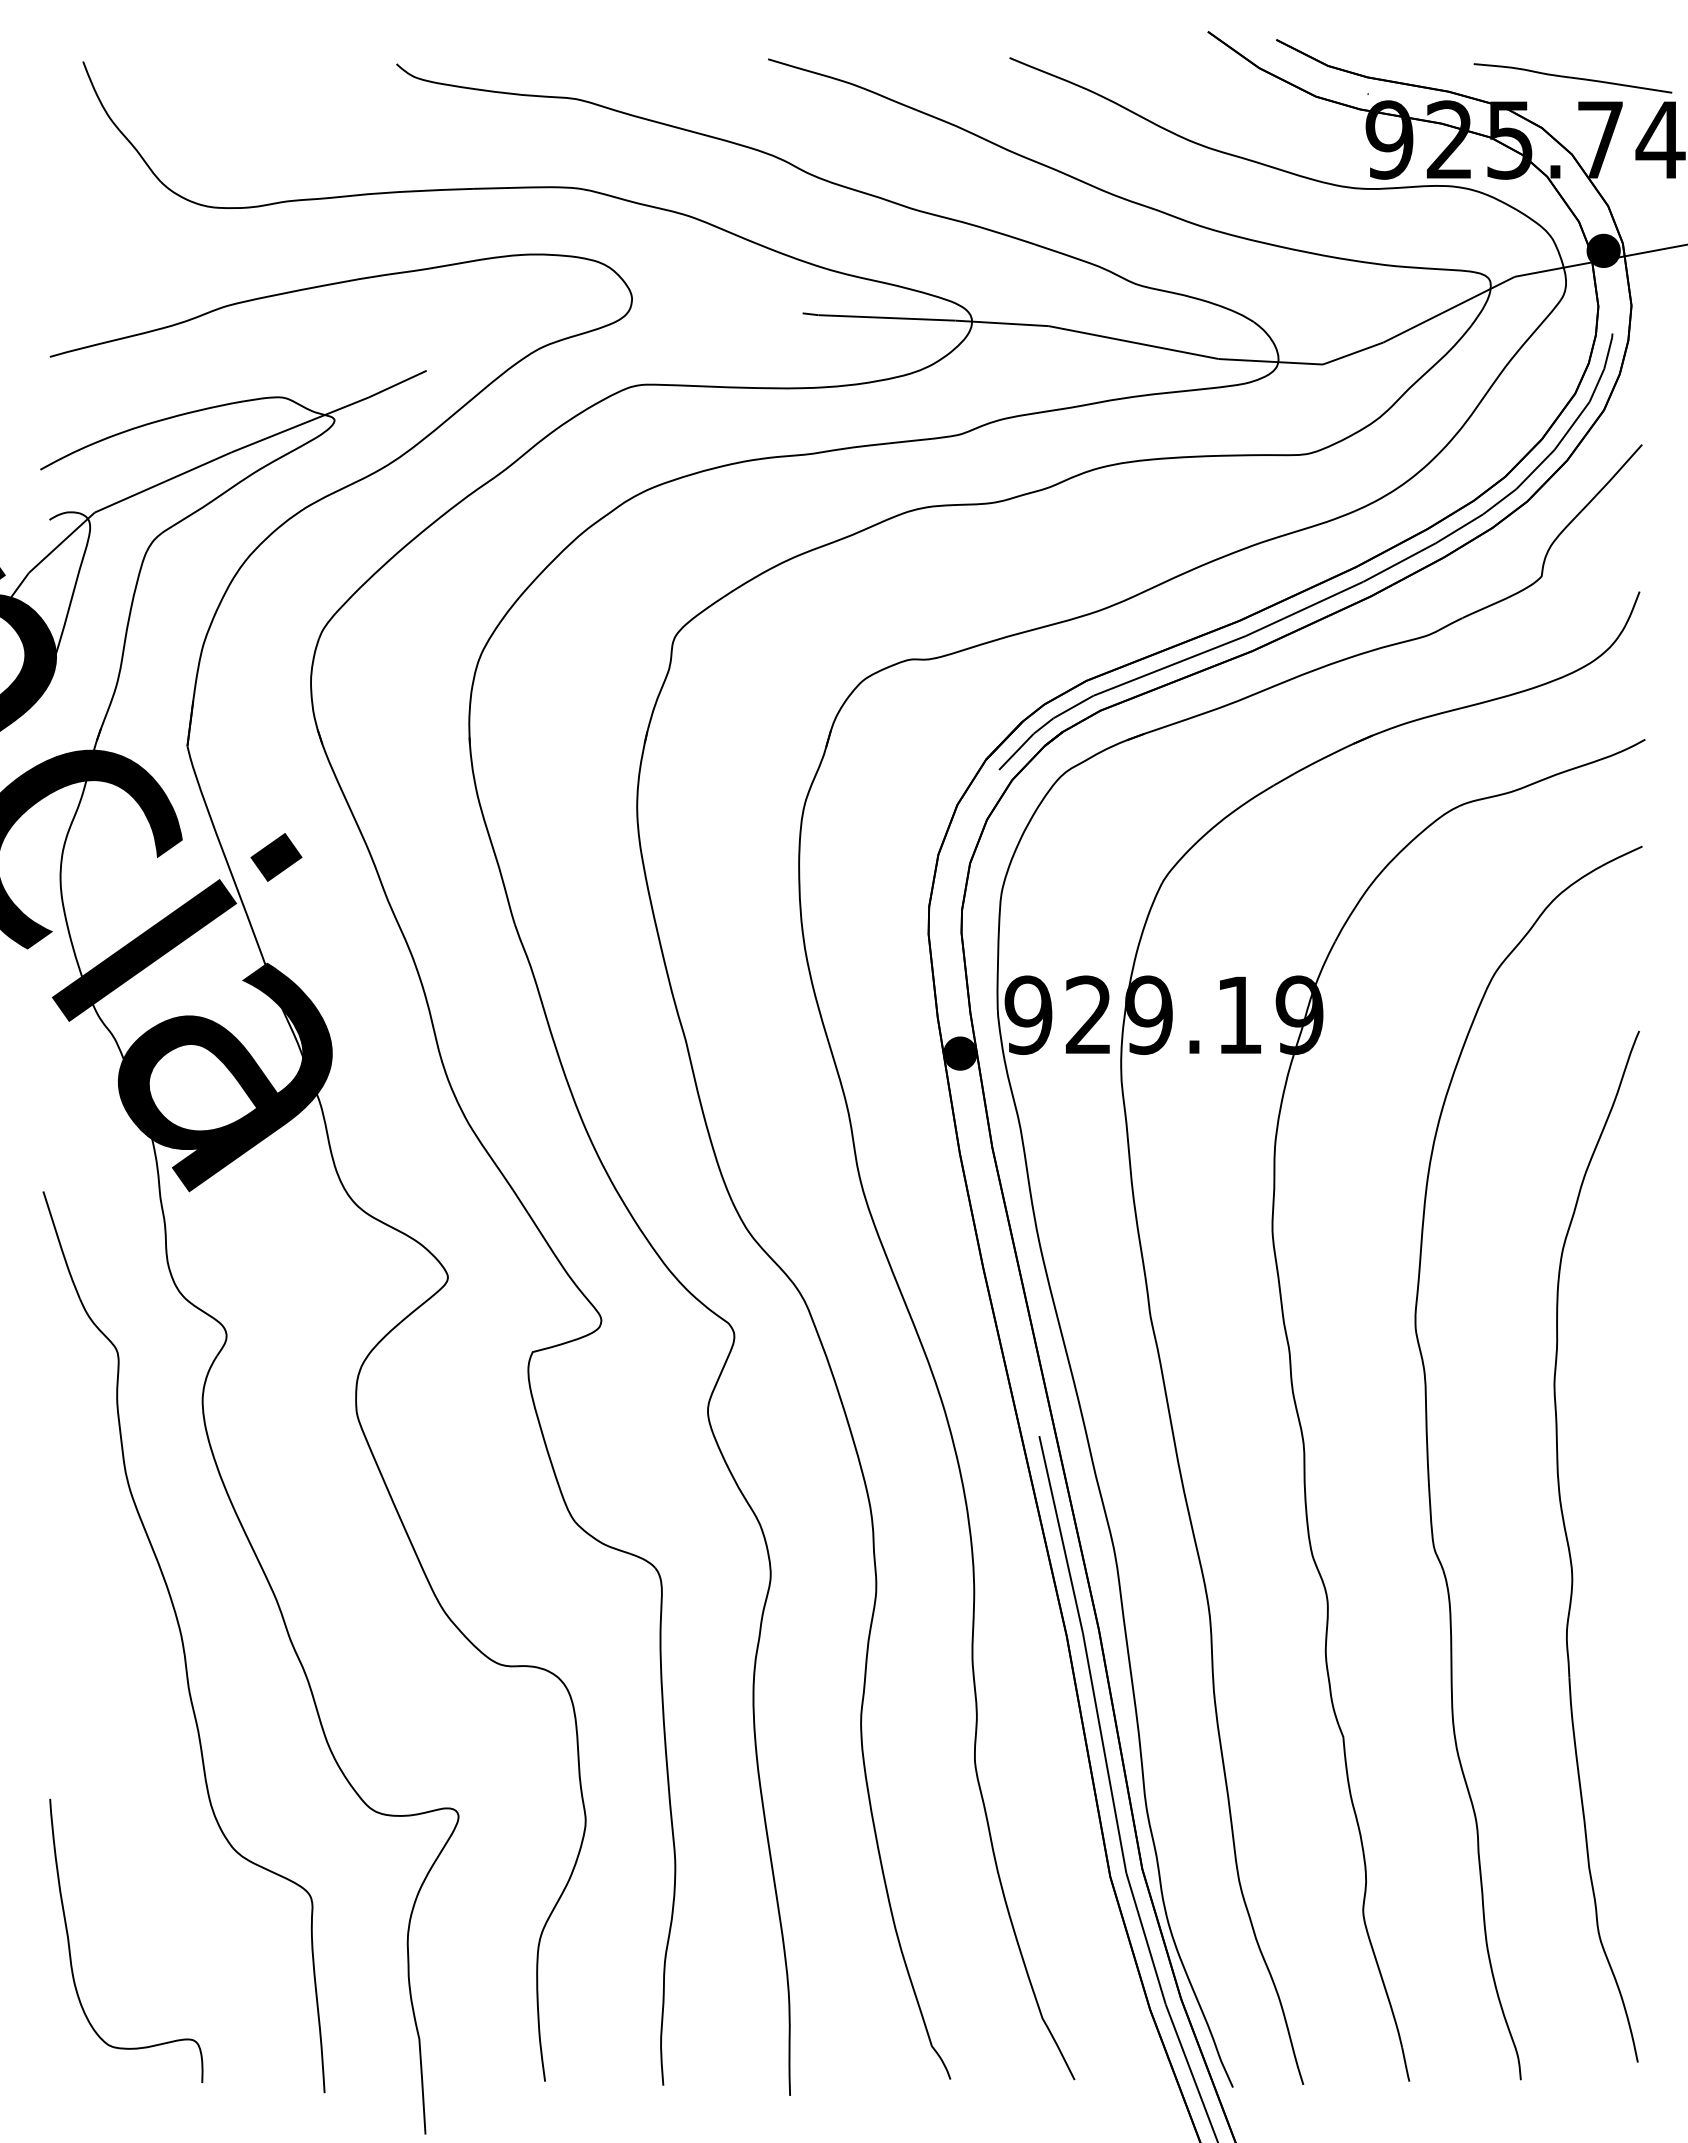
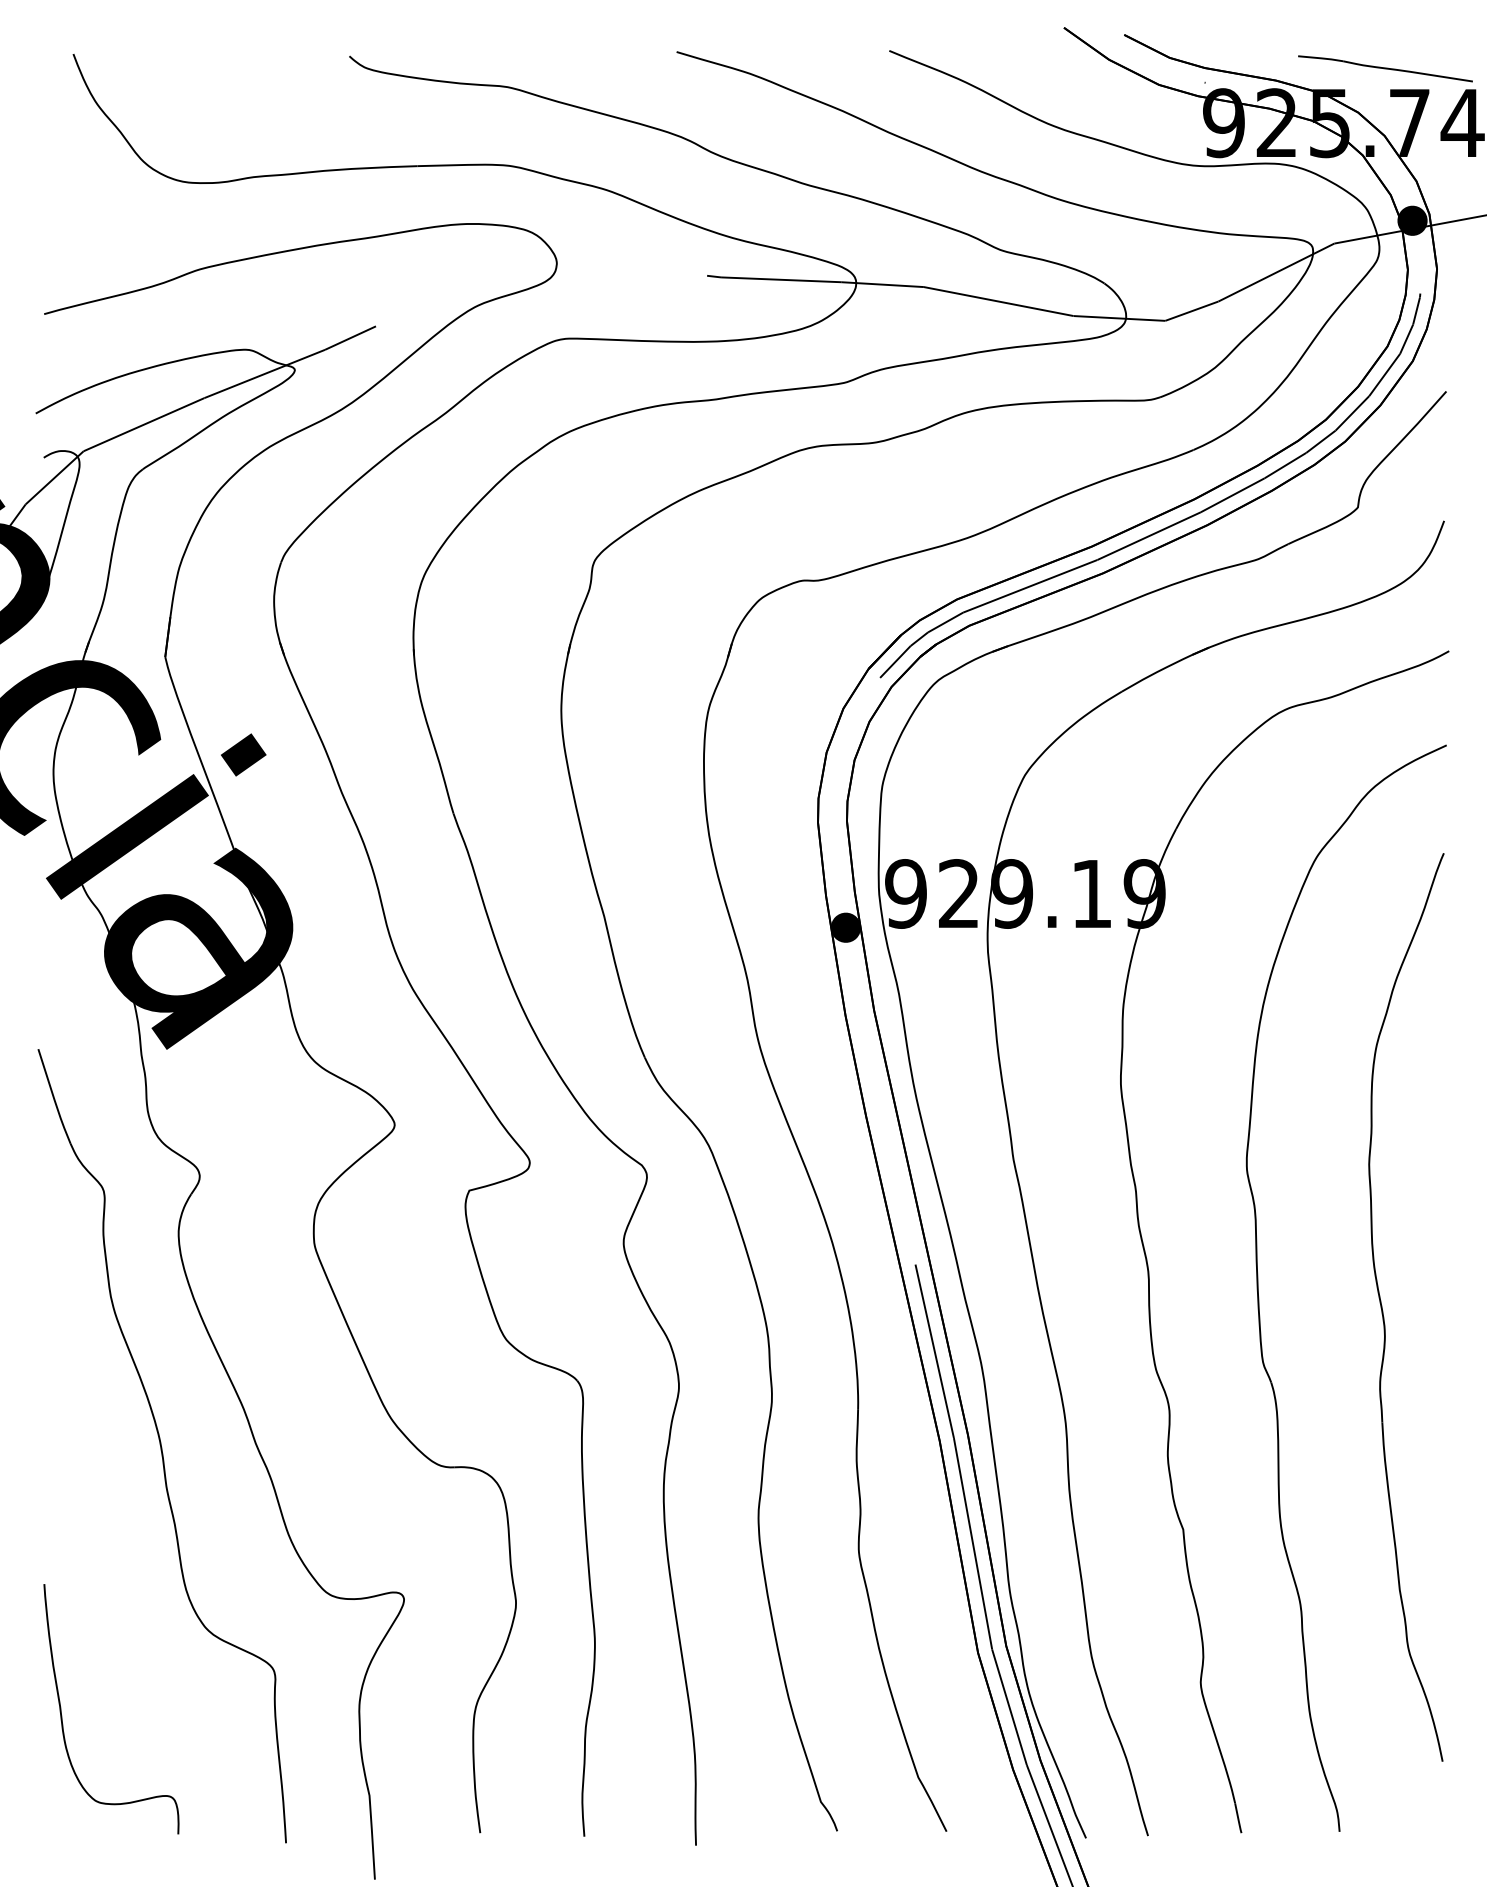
part: (1570, 1550) -> (1383, 1310), moved

